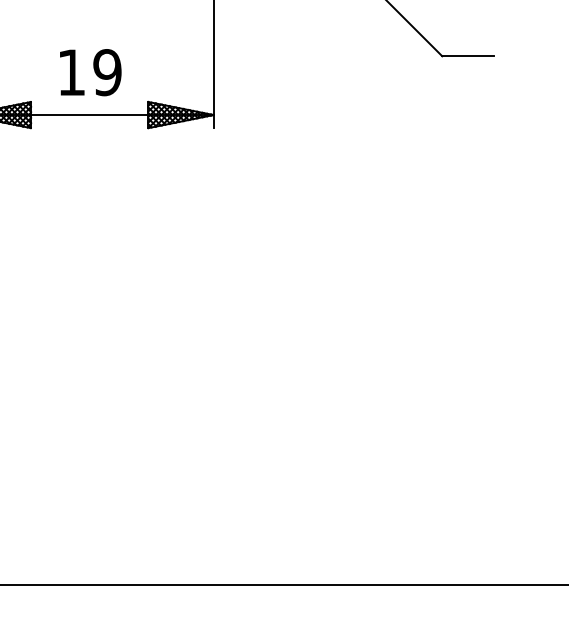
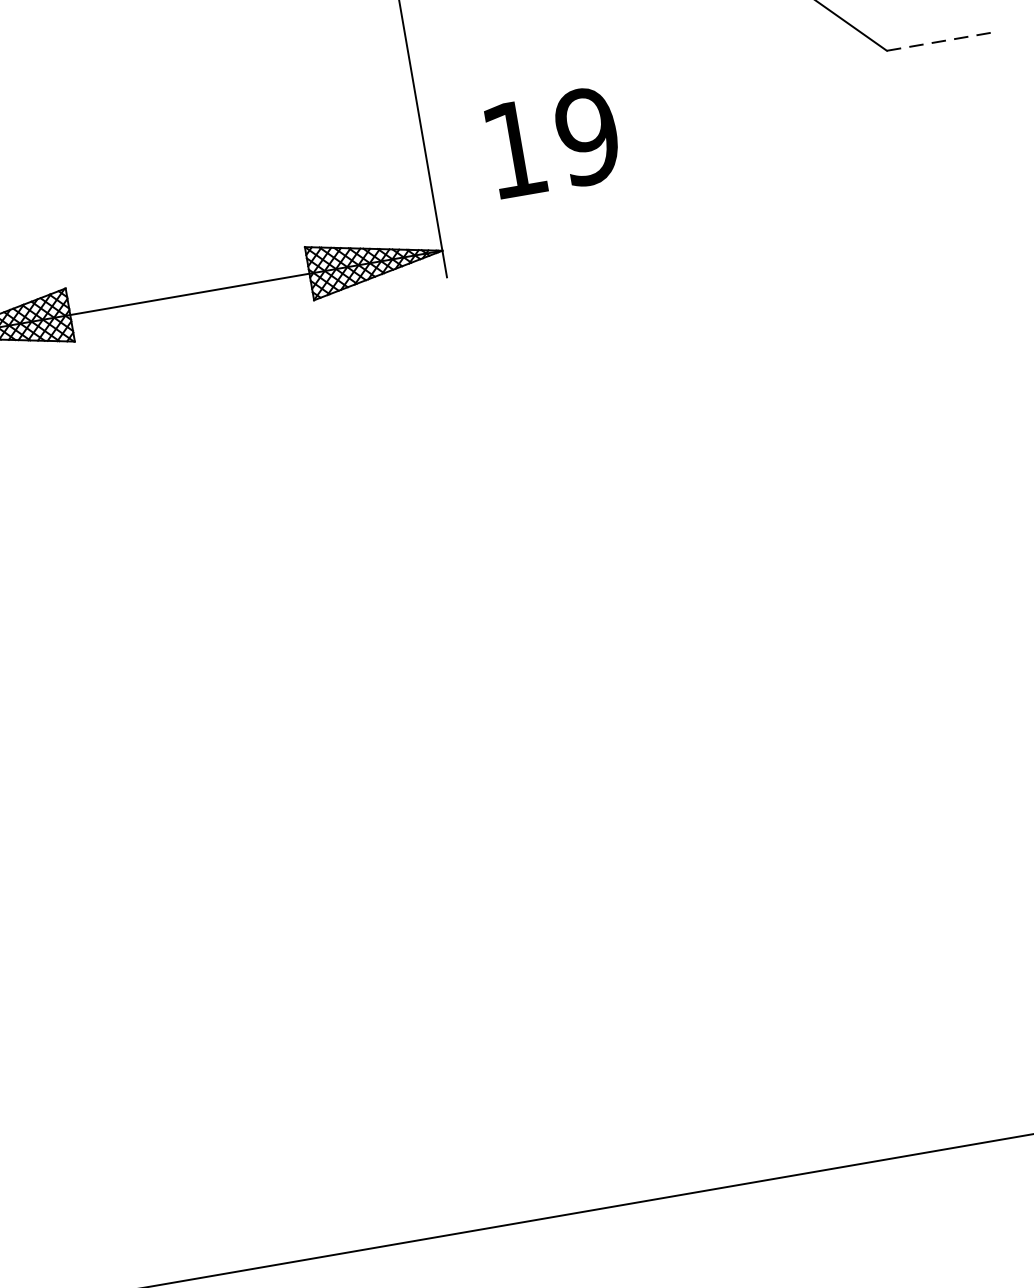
line: (468, 56) -> (940, 41), solid -> dashed
text: (90, 72) -> (553, 142), moved

